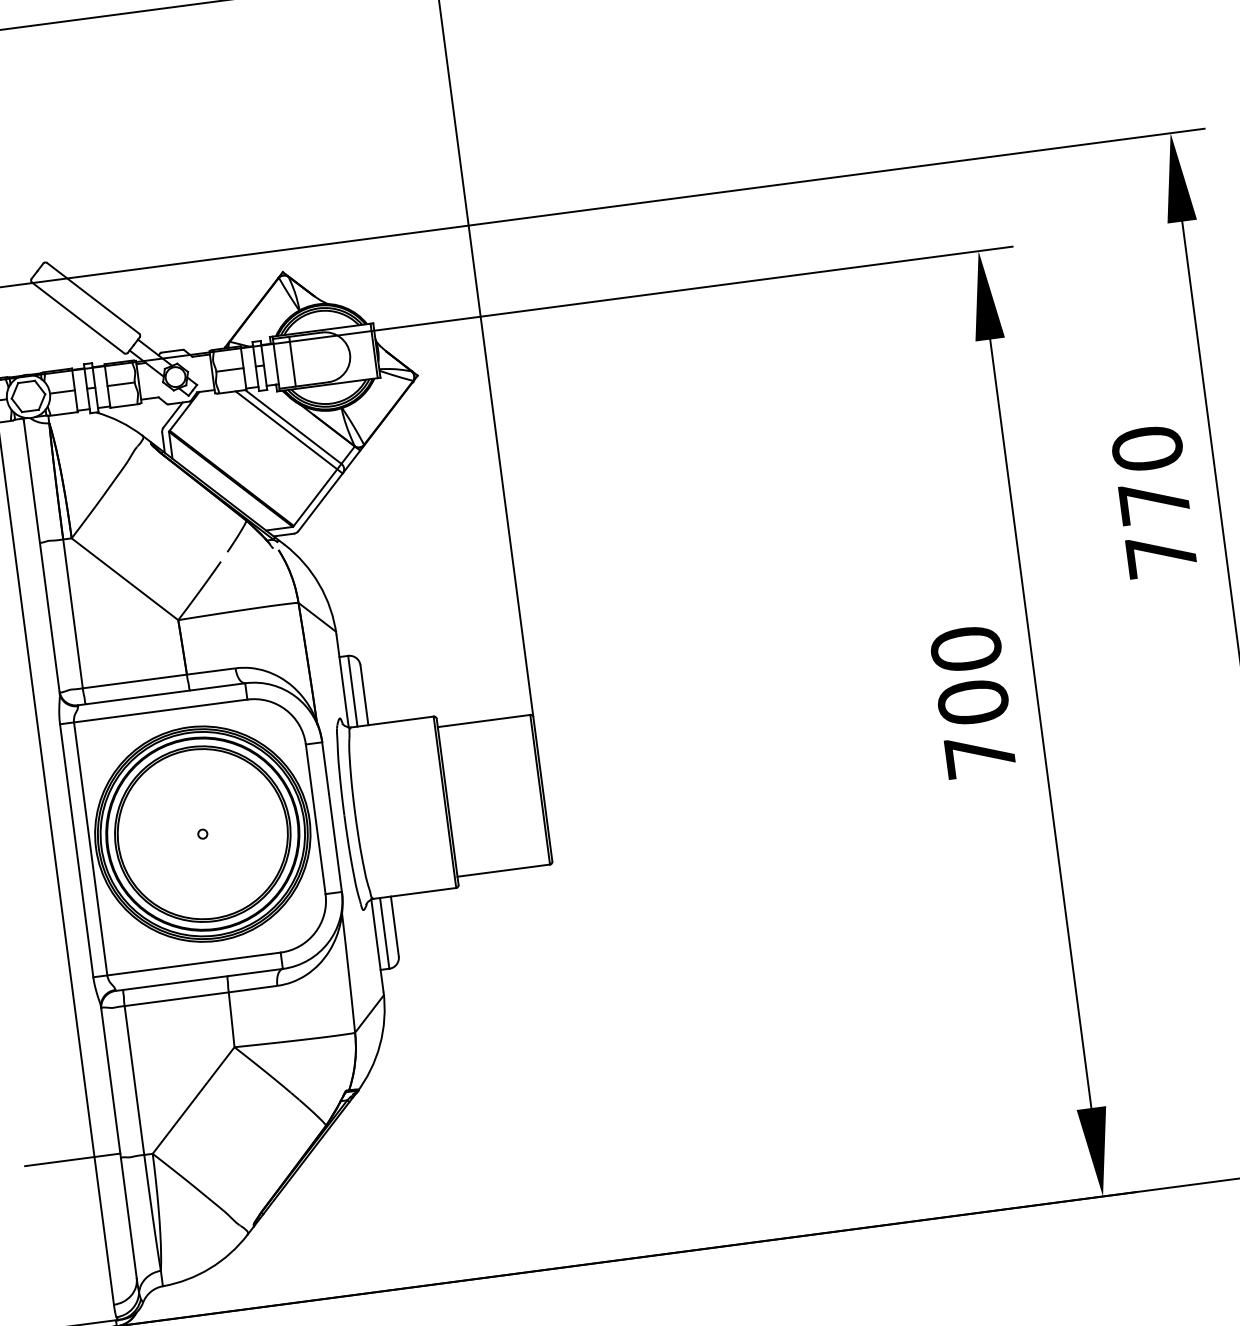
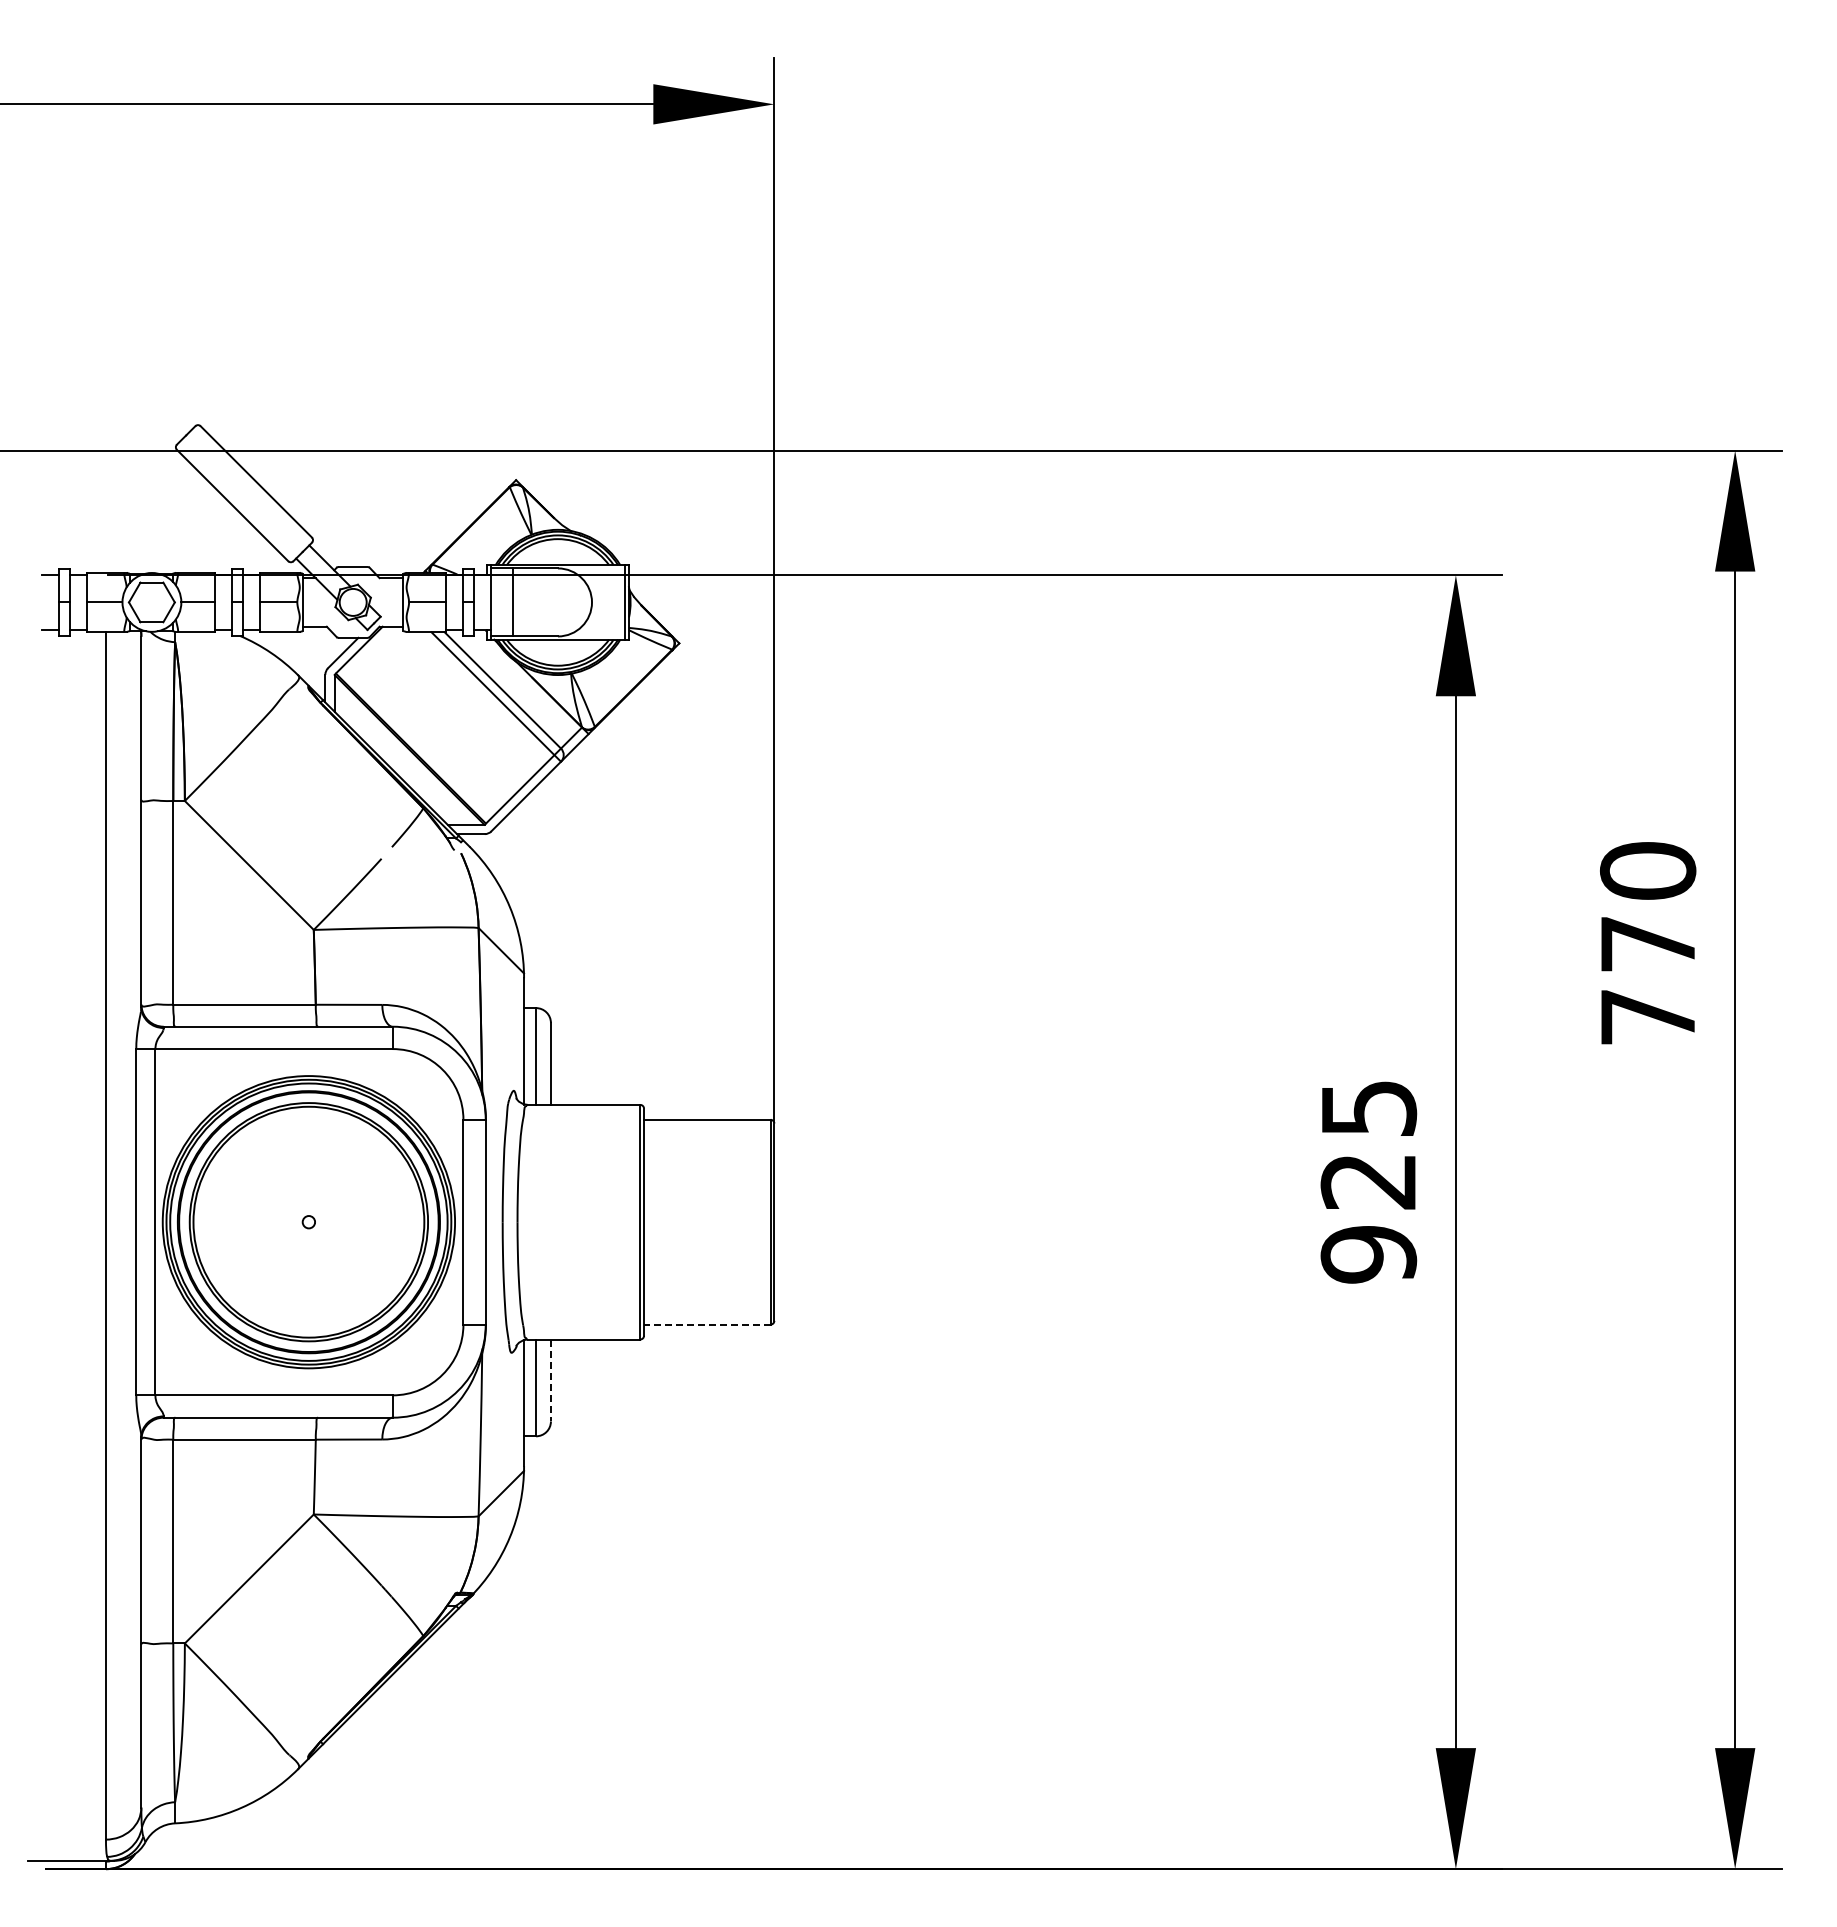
text: (973, 702) -> (1368, 1181), 700 -> 925
line: (503, 870) -> (706, 1324), solid -> dashed
line: (394, 926) -> (550, 1380), solid -> dashed
line: (72, 1159) -> (76, 1637), removed

